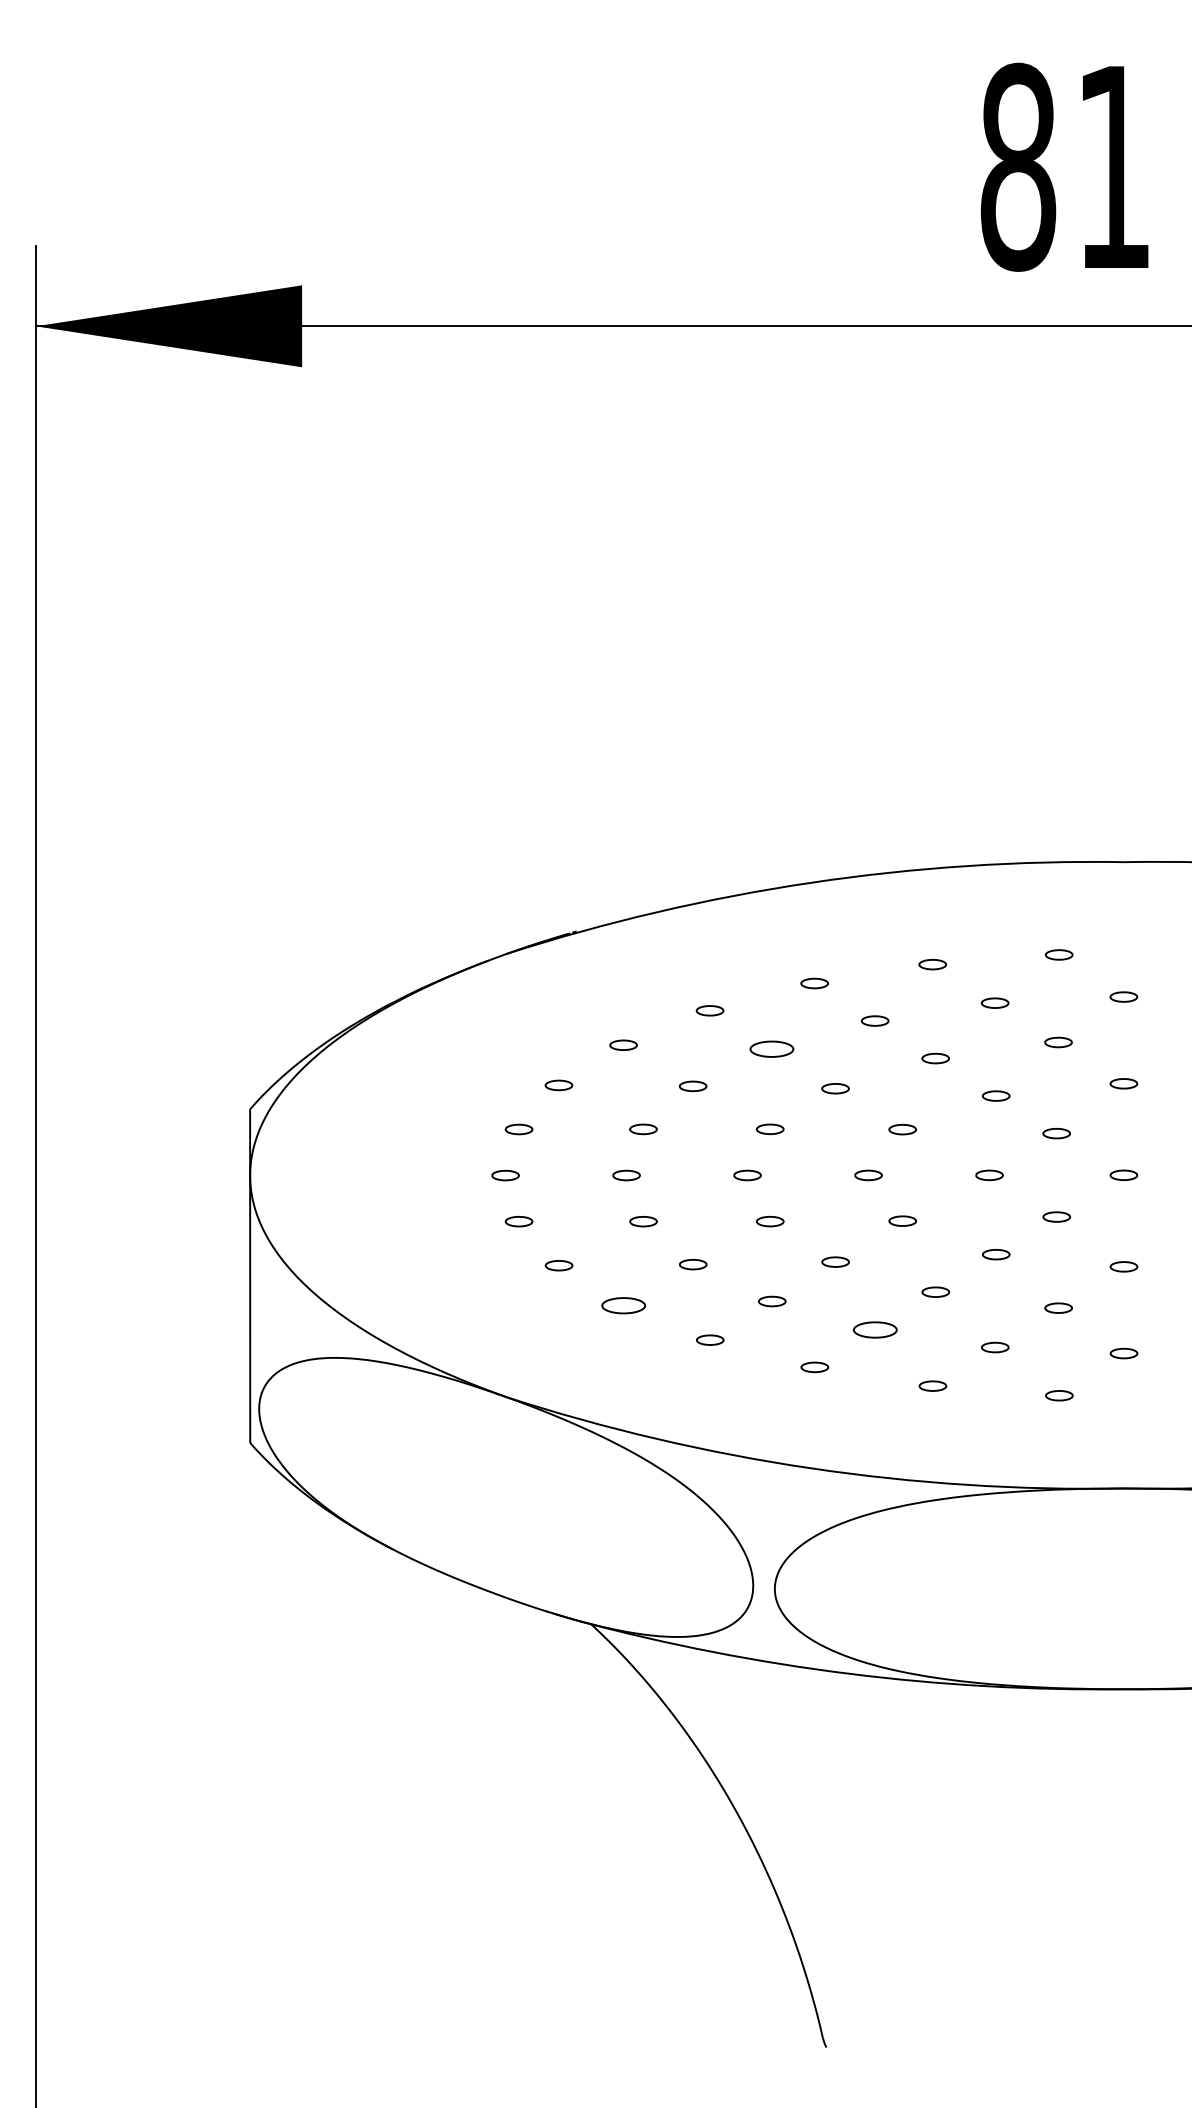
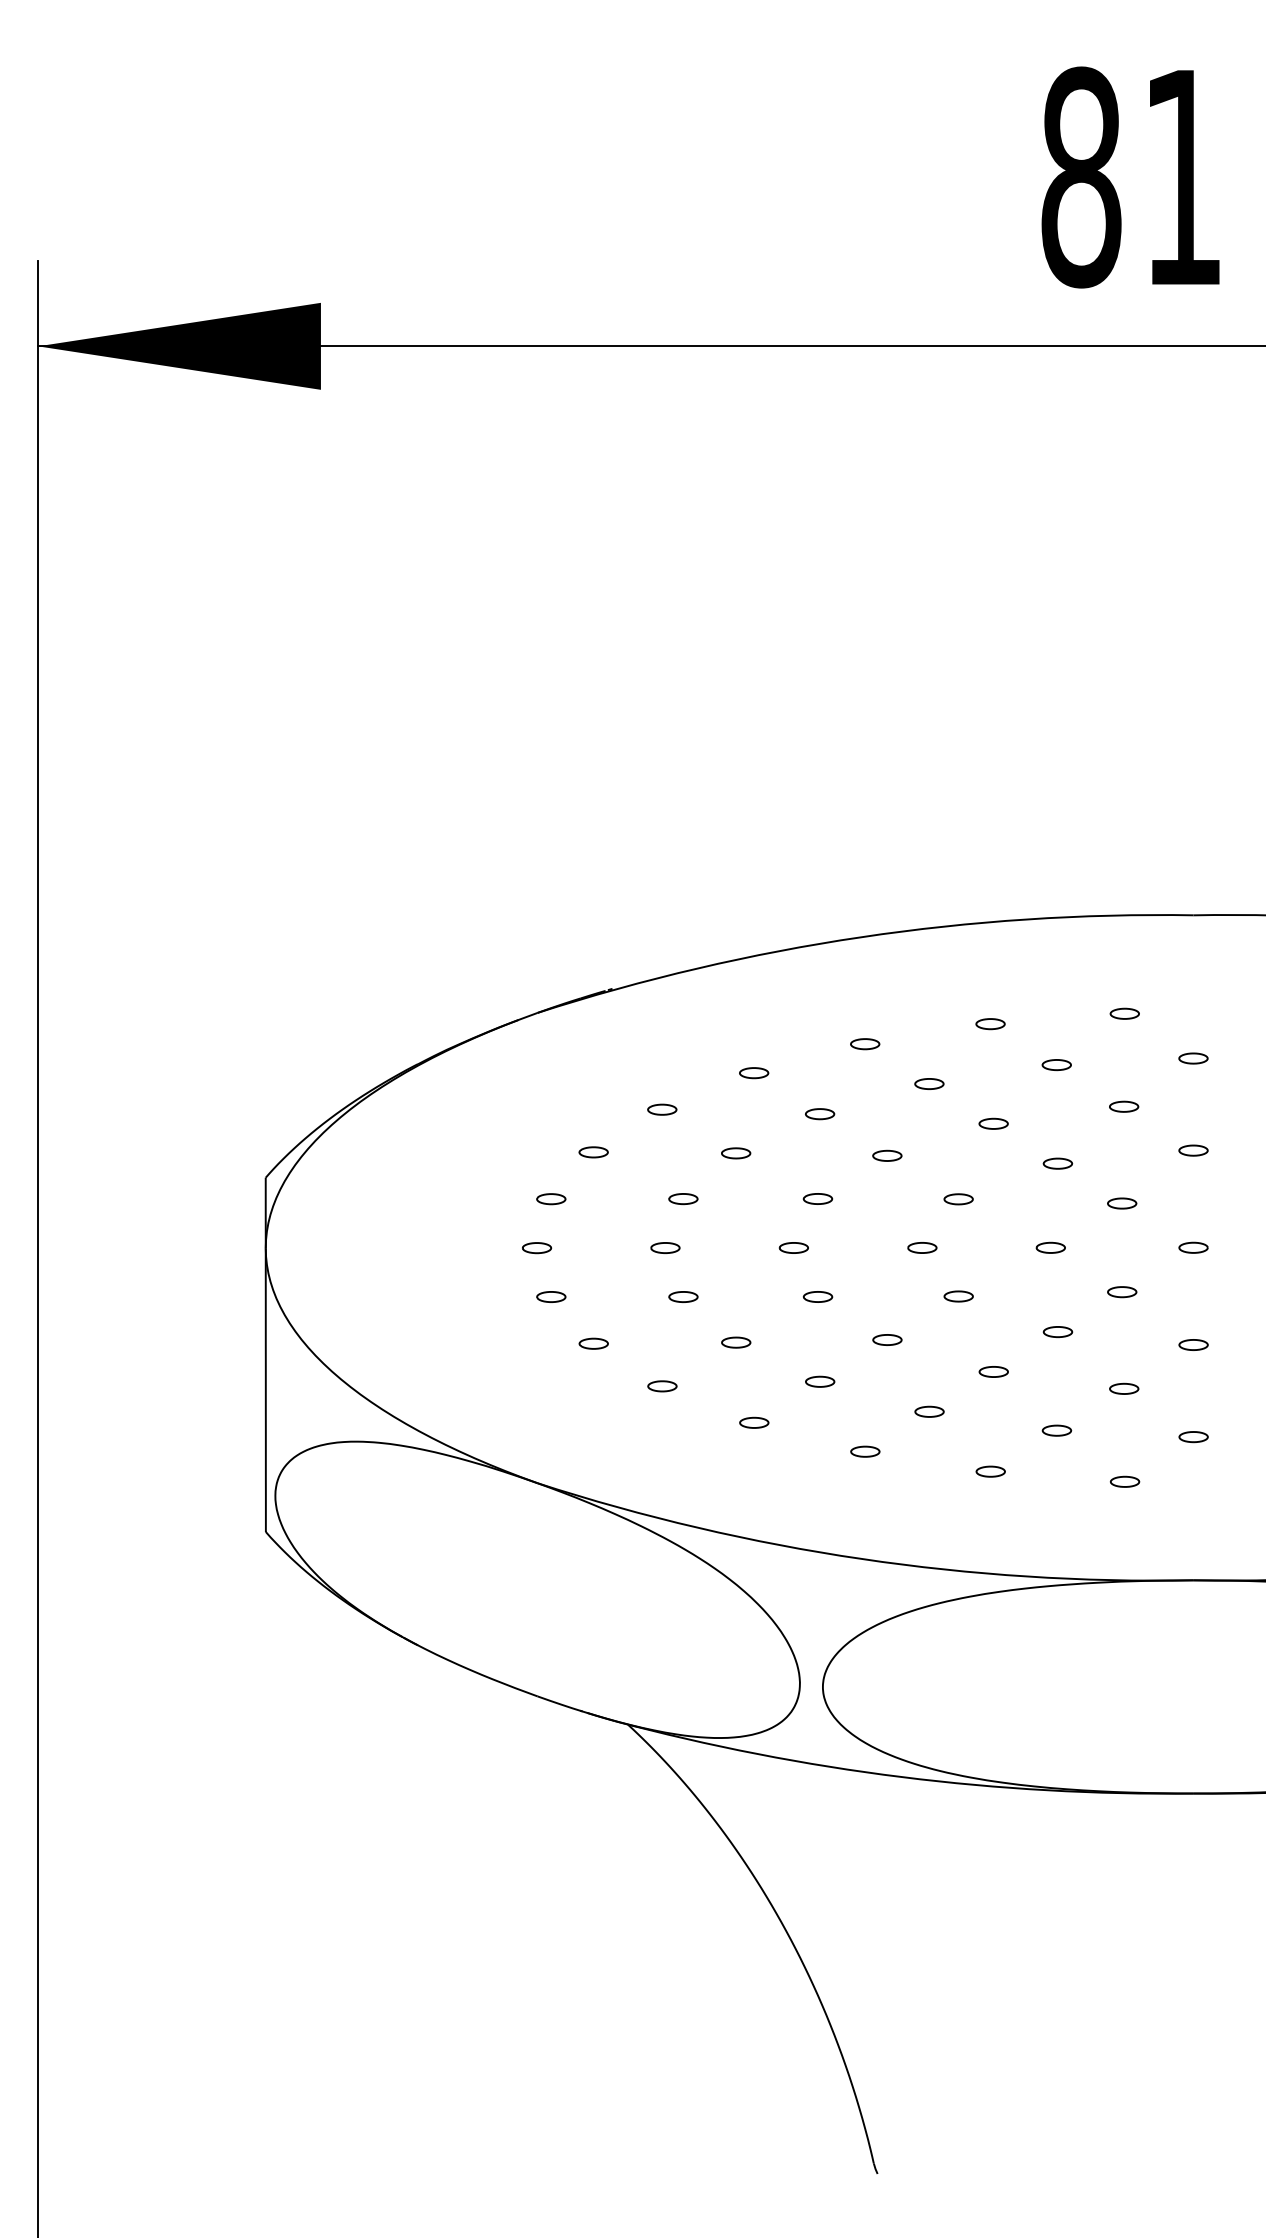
part: (772, 1049) -> (820, 1114), size x0.62
part: (623, 1305) -> (662, 1386), size x0.62
part: (875, 1329) -> (929, 1411), size x0.62

